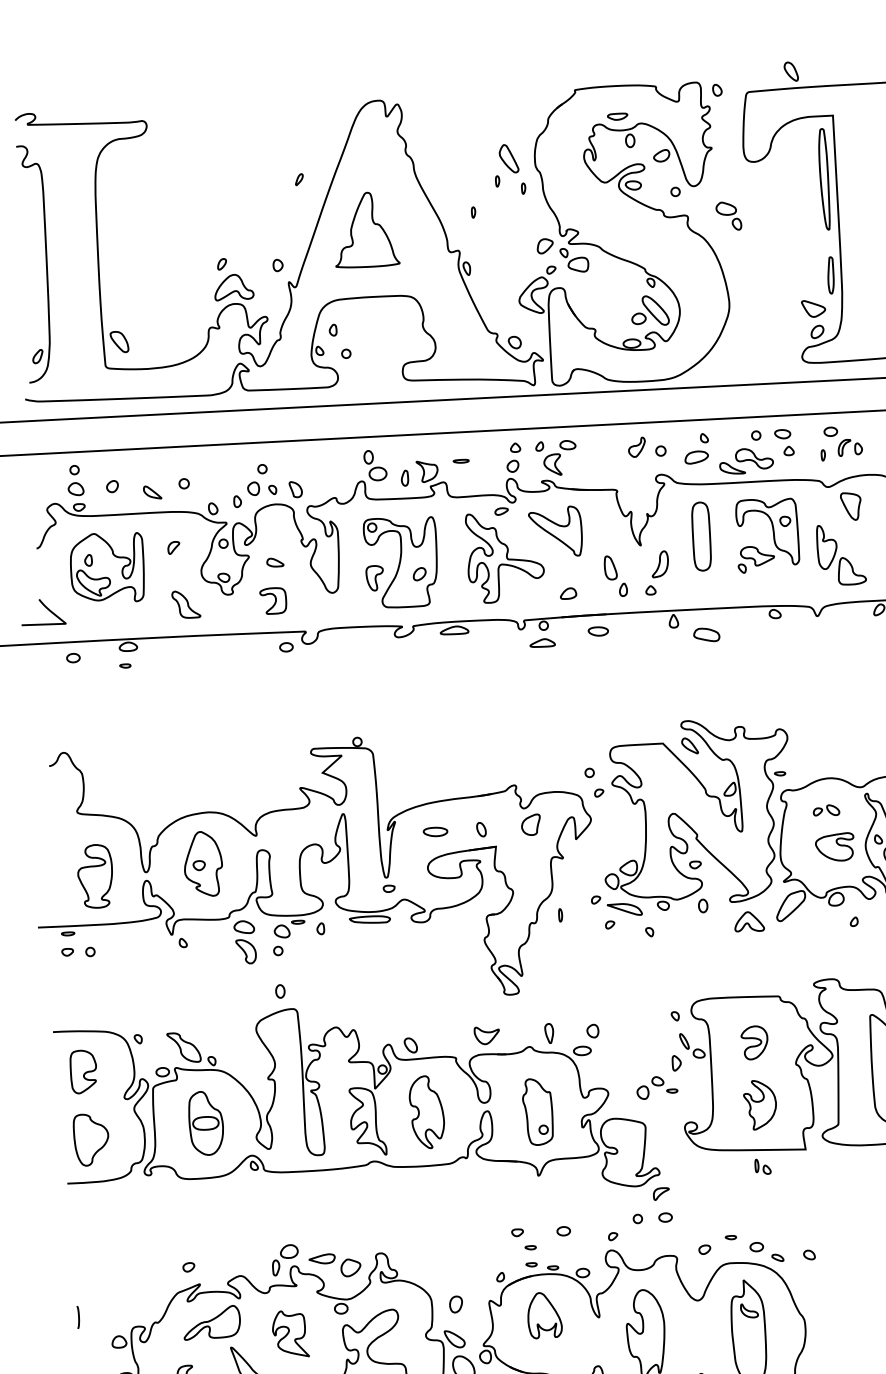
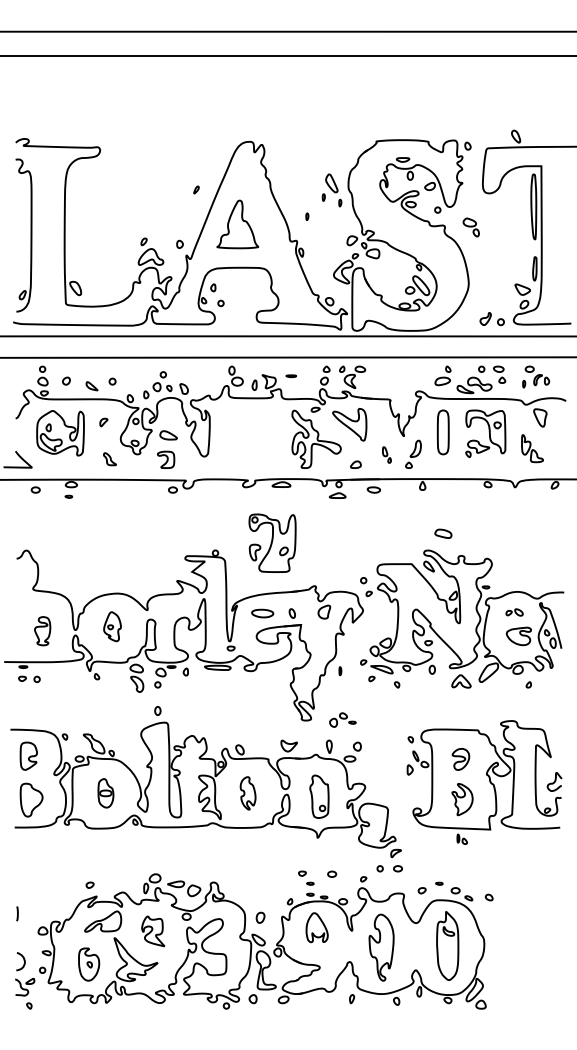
part: (646, 447) -> (491, 319), moved
part: (841, 554) -> (532, 448), size x0.7
part: (275, 561) -> (168, 434), size x1.6
part: (401, 561) -> (272, 542), moved
part: (615, 575) -> (386, 454), size x0.6
part: (185, 603) -> (109, 458), size x0.7
part: (706, 634) -> (443, 533), moved
part: (435, 831) -> (262, 613), size x1.4
part: (203, 863) -> (112, 626), size x0.7
part: (95, 877) -> (42, 631), size x0.7
part: (656, 1086) -> (342, 719), moved
part: (426, 1112) -> (247, 793), size x0.7
part: (205, 1123) -> (105, 793), size x0.7

